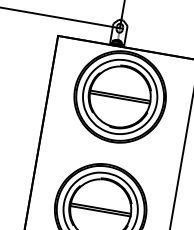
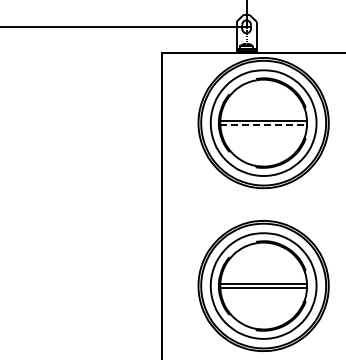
line: (120, 98) -> (264, 125), solid -> dashed

